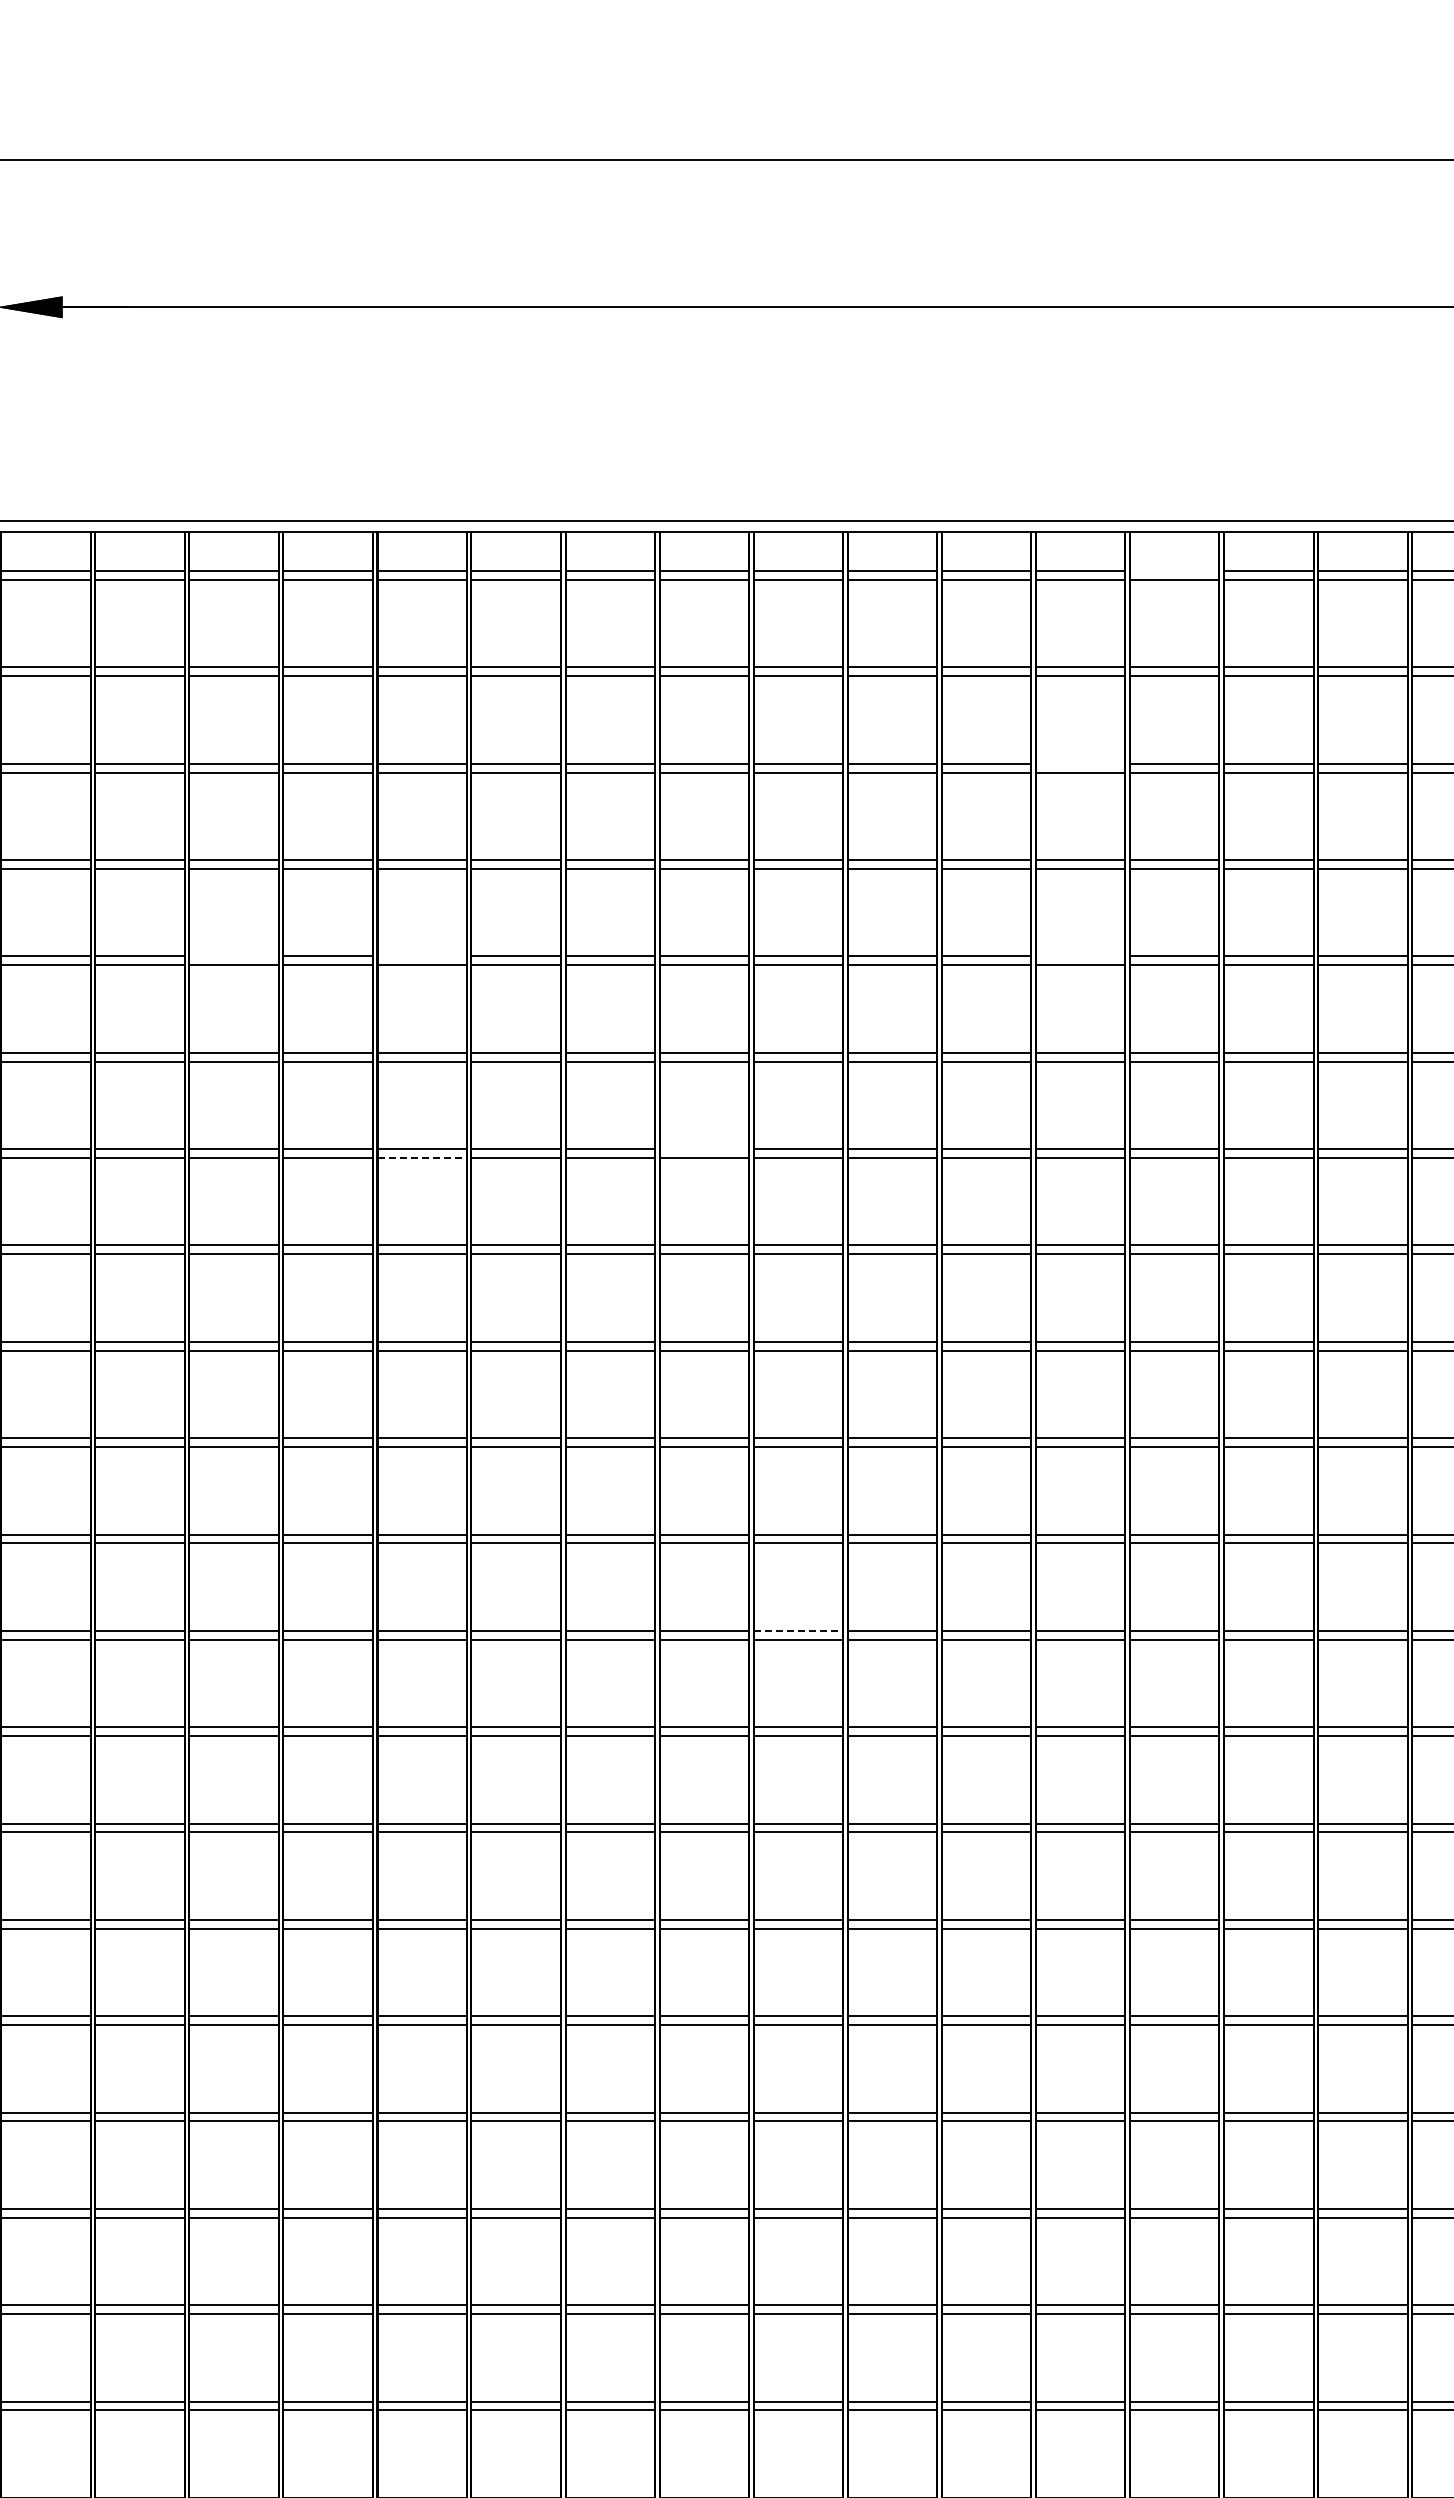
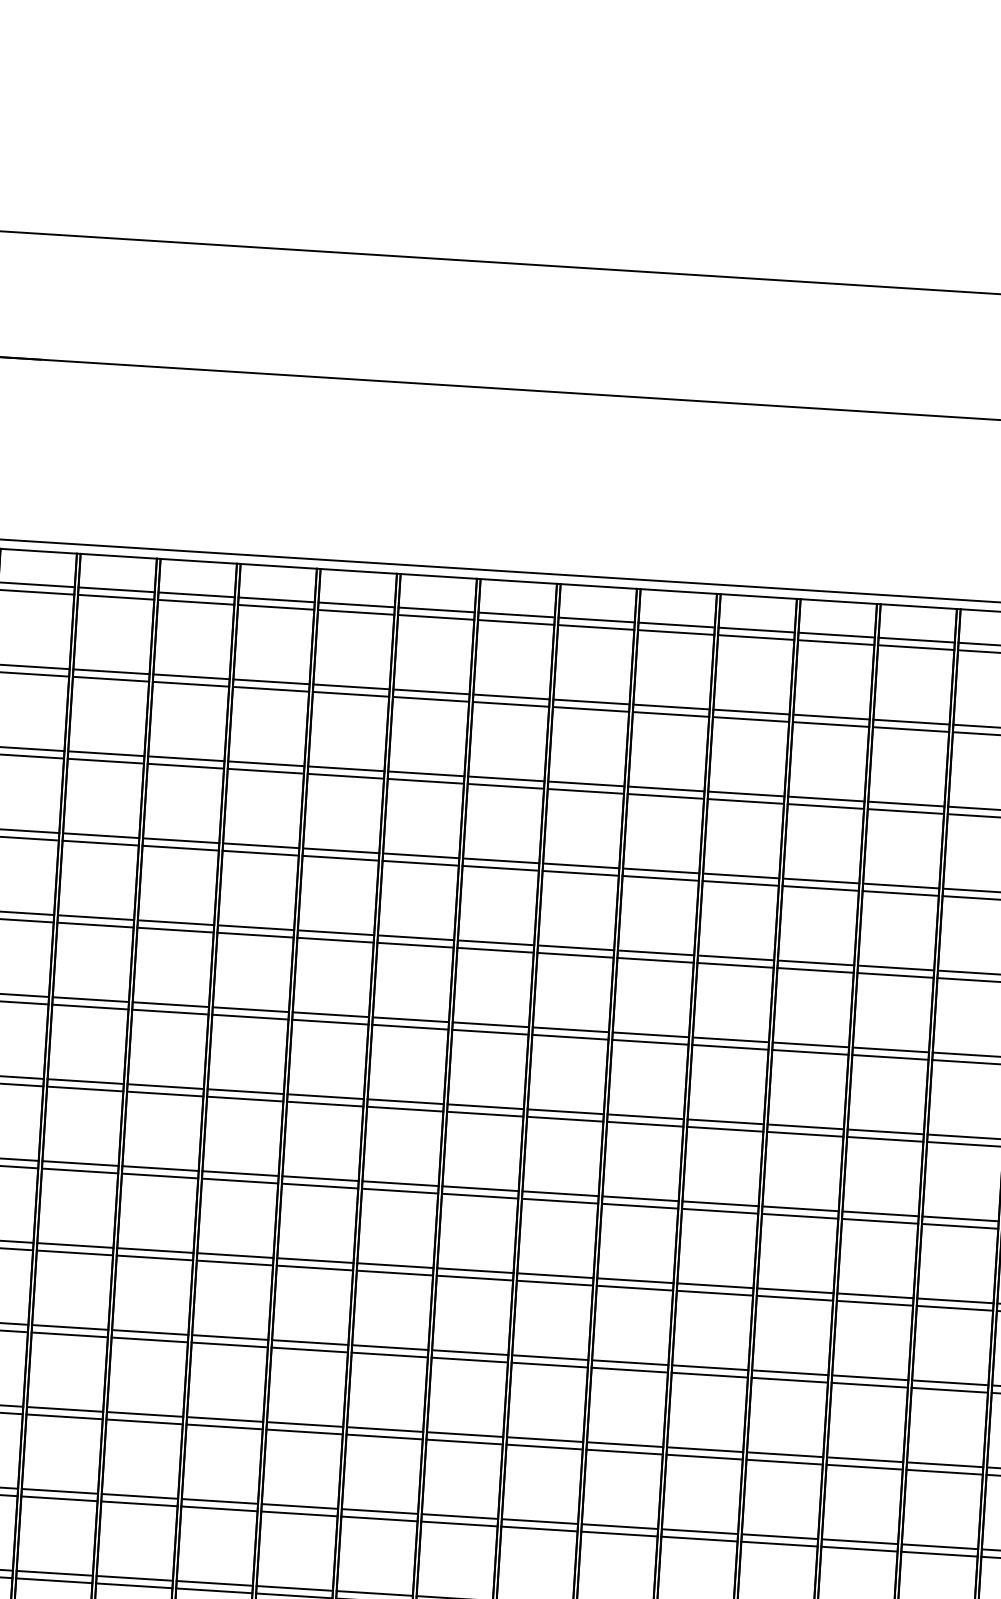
line: (1174, 571) -> (916, 640), added
line: (1080, 763) -> (826, 798), added
line: (233, 956) -> (95, 917), added
line: (422, 956) -> (256, 927), added
line: (1080, 956) -> (815, 962), added
line: (704, 1149) -> (485, 1107), added
line: (422, 1157) -> (245, 1098), dashed -> solid
line: (798, 1630) -> (540, 1521), dashed -> solid

